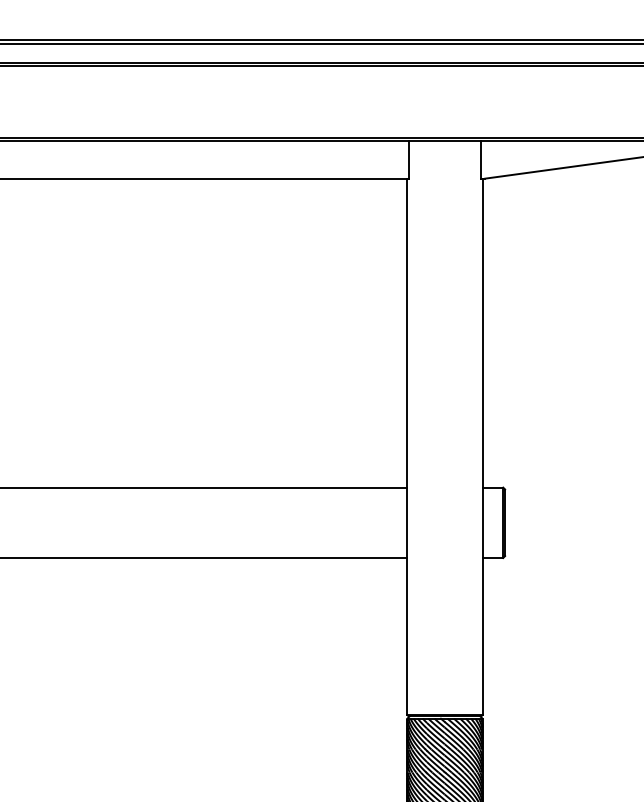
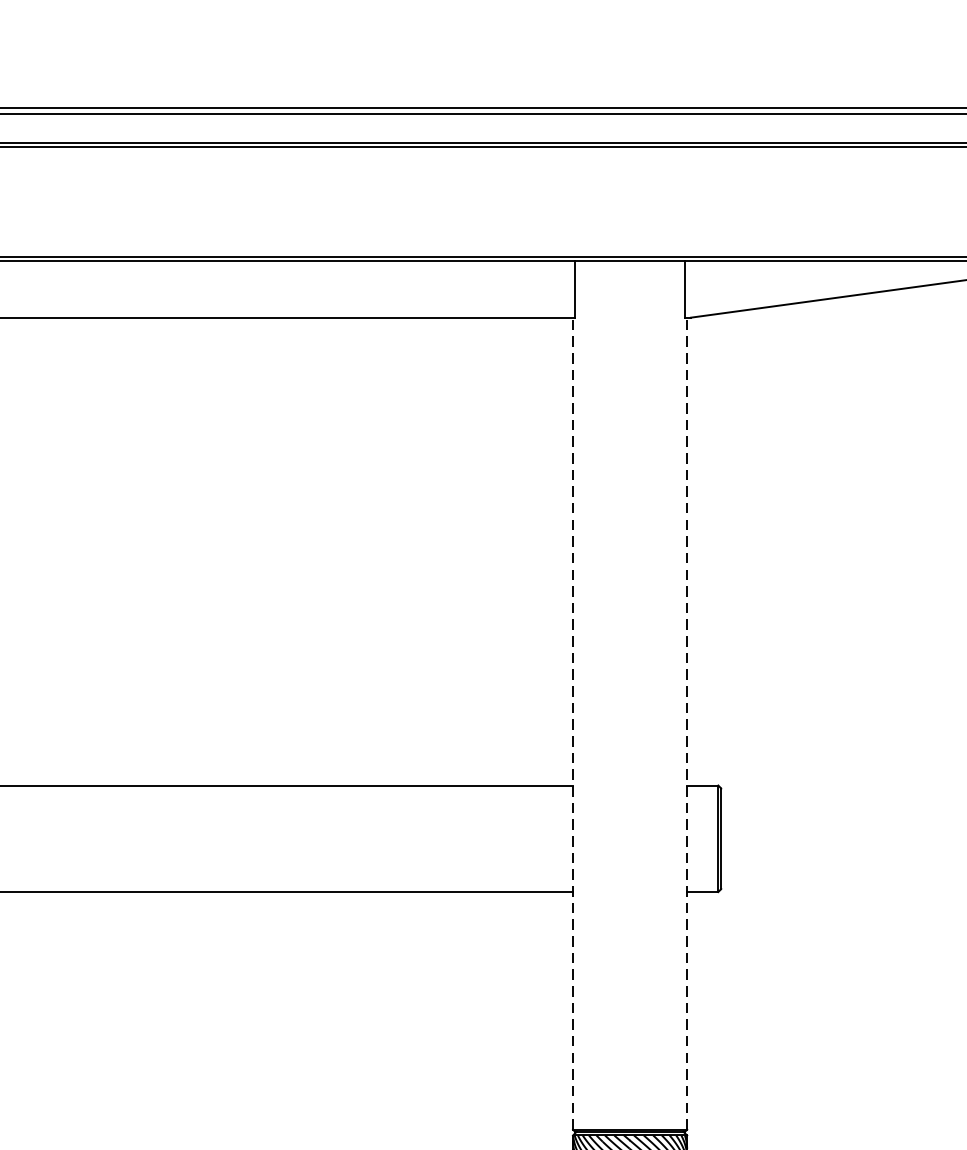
line: (407, 446) -> (573, 723), solid -> dashed
line: (482, 446) -> (686, 723), solid -> dashed

